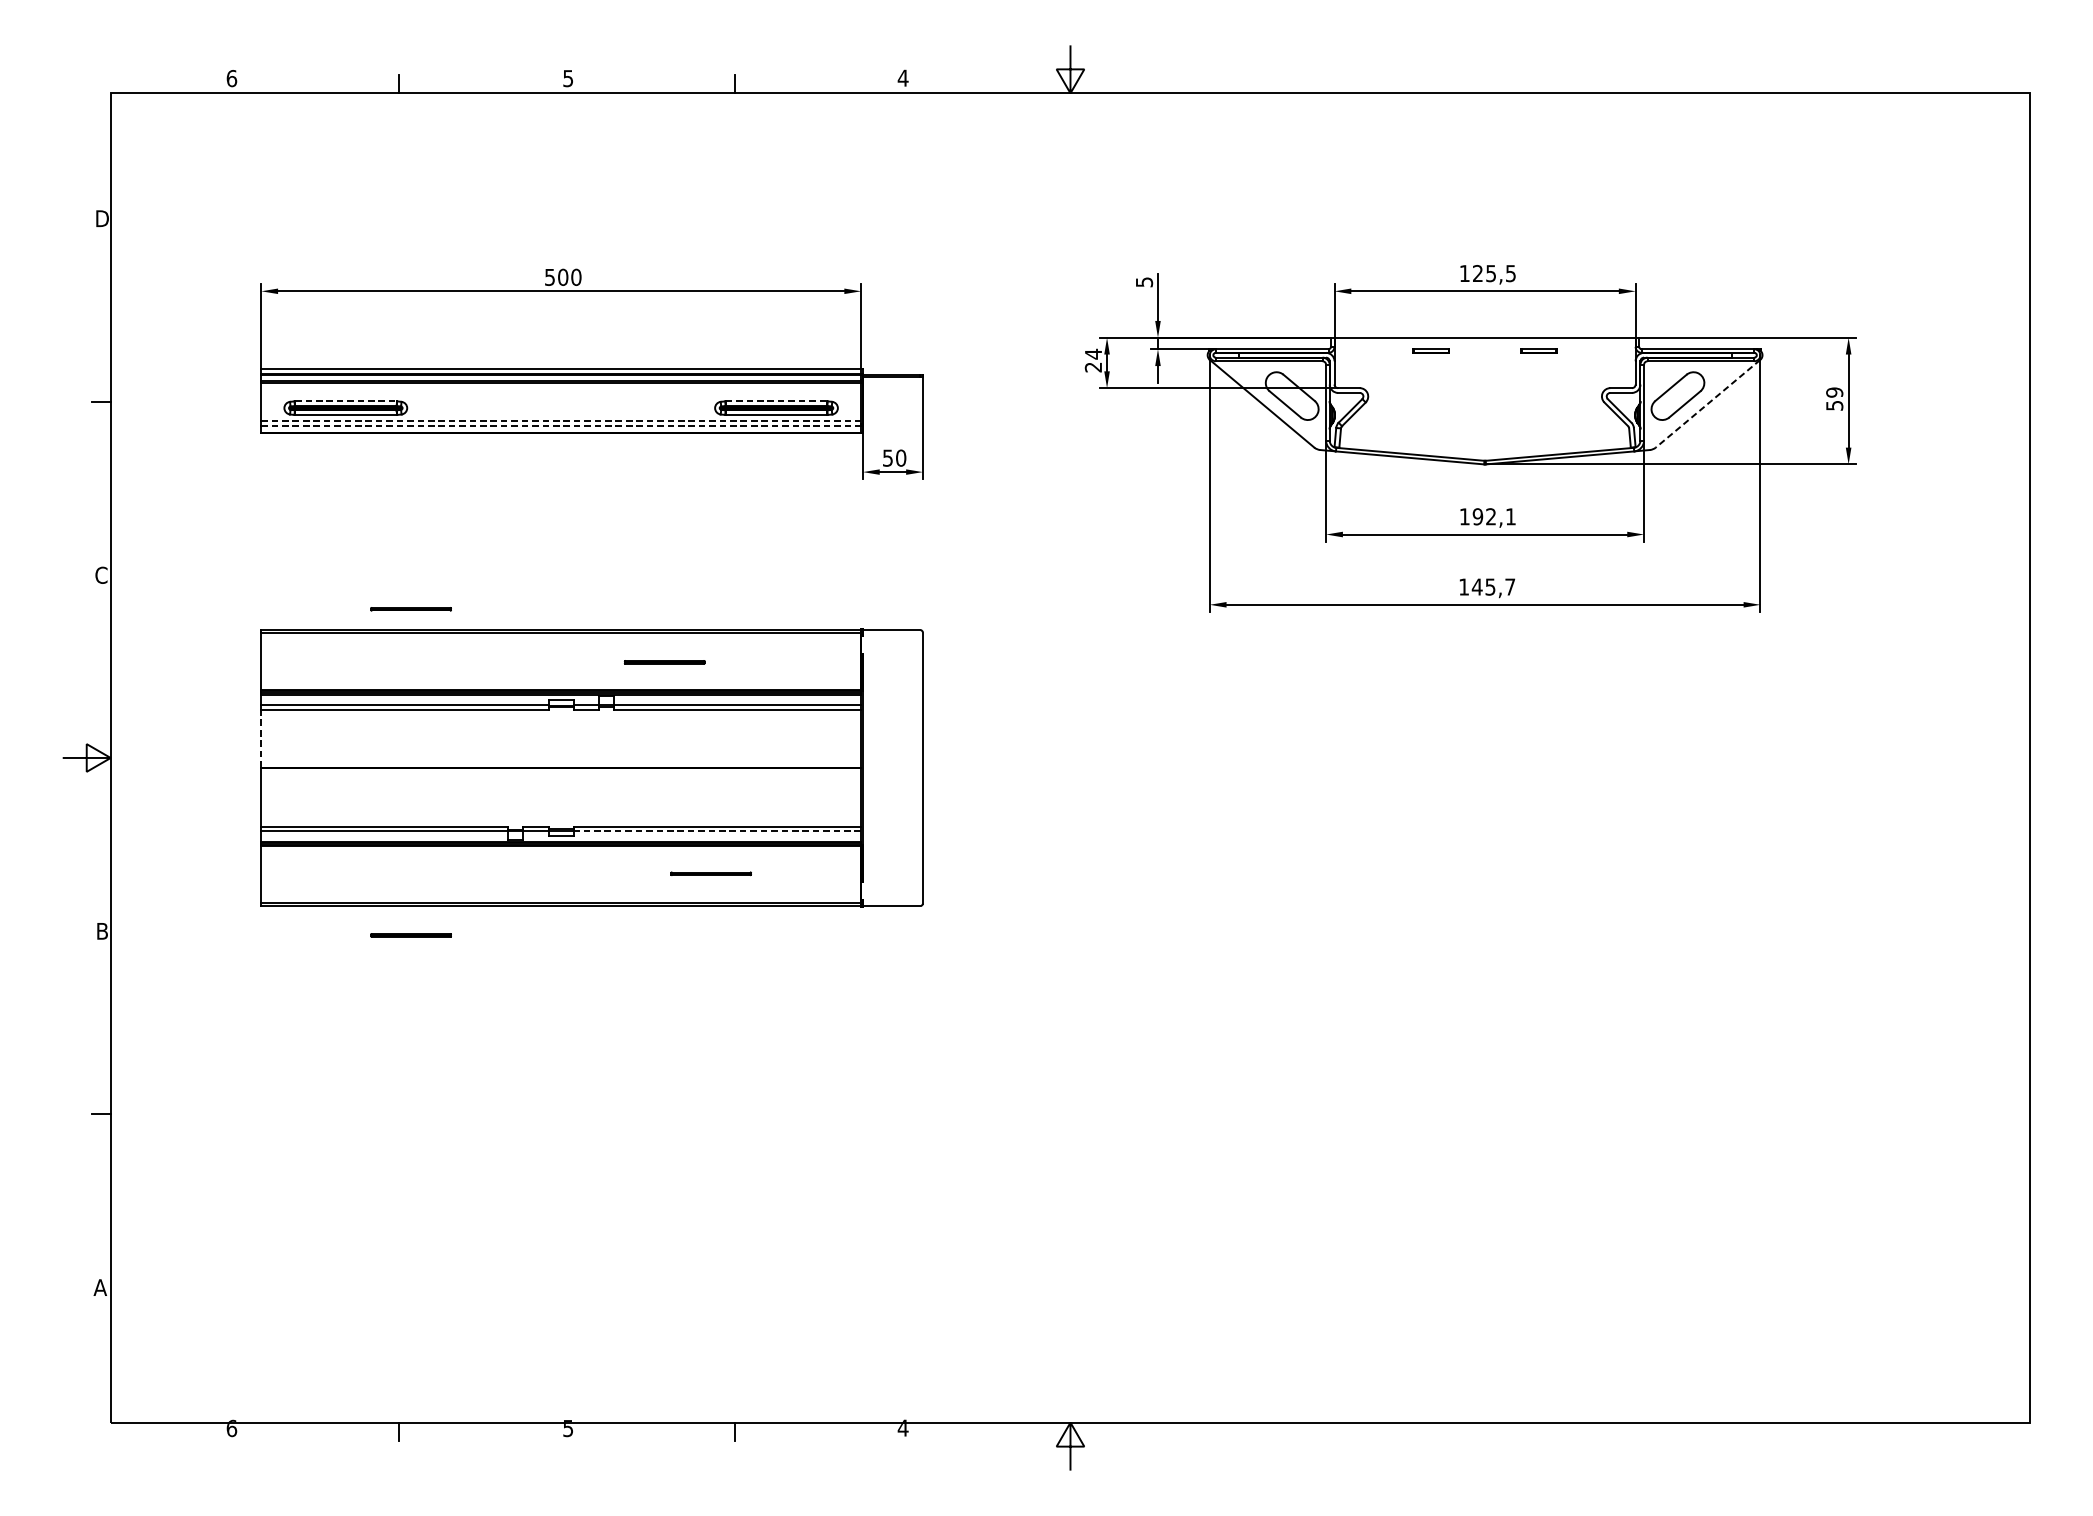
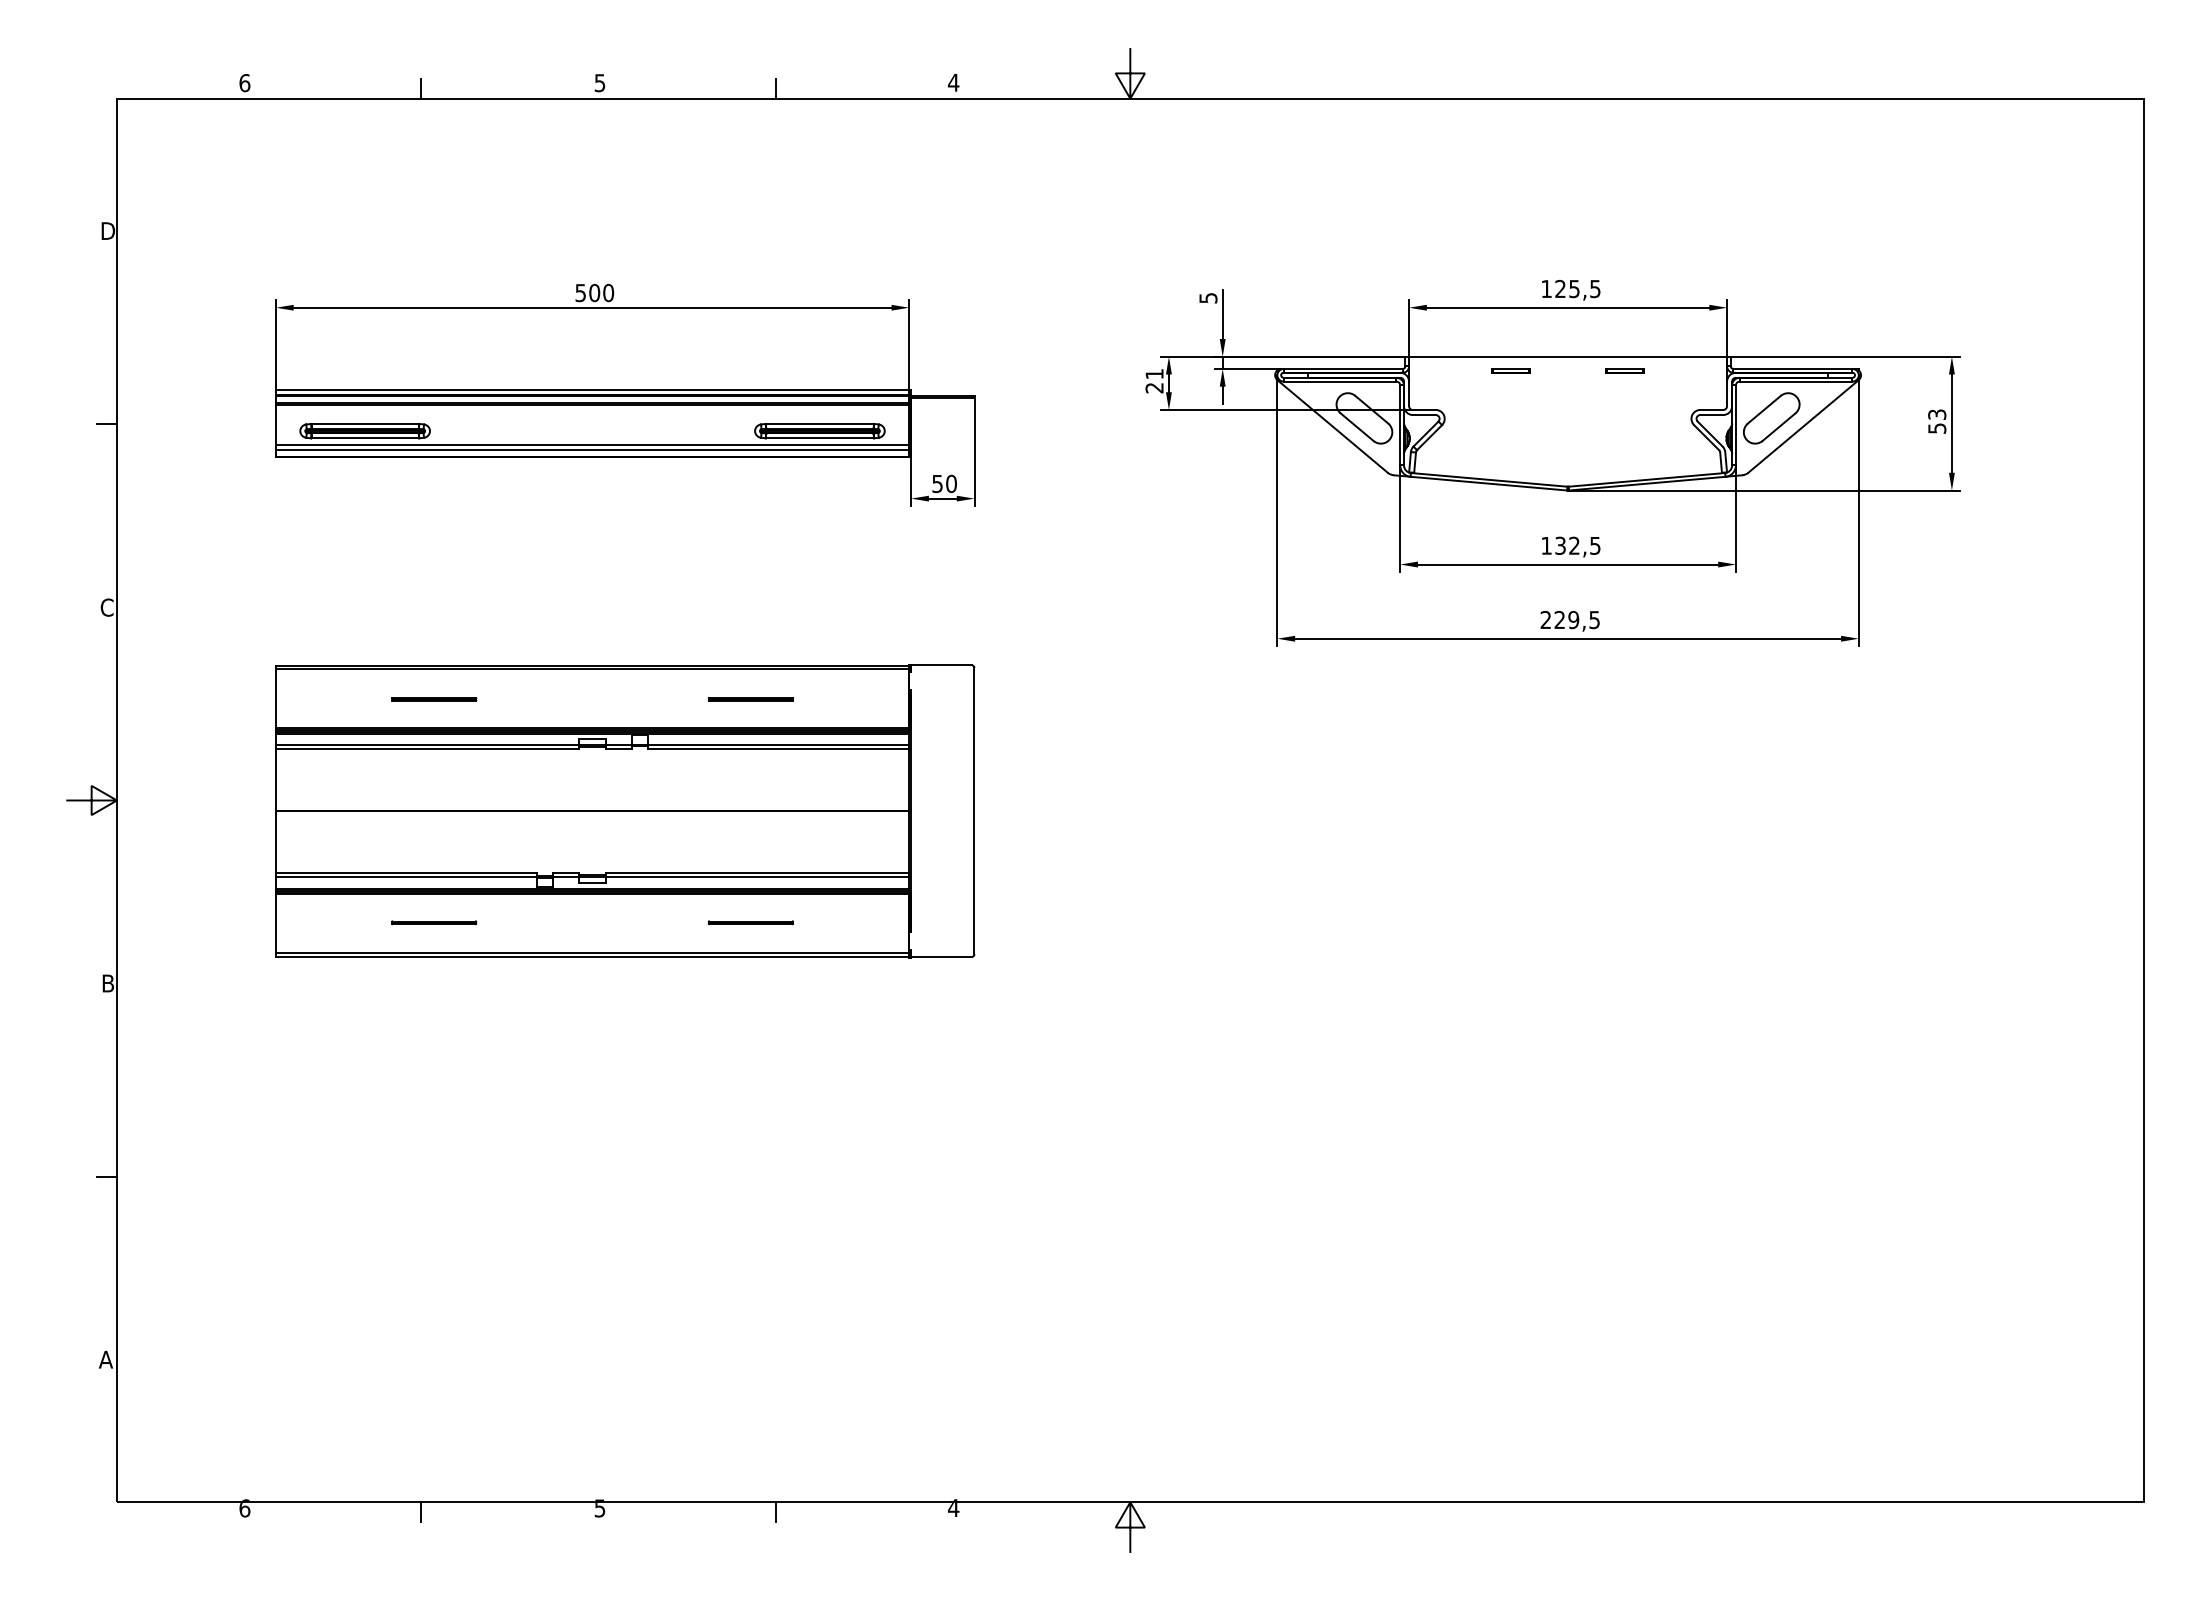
text: (1093, 353) -> (1154, 373), 24 -> 21
text: (1834, 392) -> (1937, 414), 59 -> 53
line: (346, 400) -> (365, 423), dashed -> solid
line: (776, 400) -> (819, 423), dashed -> solid
line: (1708, 403) -> (1803, 426), dashed -> solid
line: (561, 420) -> (592, 444), dashed -> solid
line: (561, 426) -> (592, 450), dashed -> solid
text: (1494, 516) -> (1577, 545), 192,1 -> 132,5
text: (1486, 586) -> (1569, 619), 145,7 -> 229,5
line: (411, 609) -> (434, 699), moved
line: (664, 662) -> (750, 699), moved
line: (260, 739) -> (275, 780), dashed -> solid
line: (717, 830) -> (757, 877), dashed -> solid
part: (411, 935) -> (434, 922), moved

